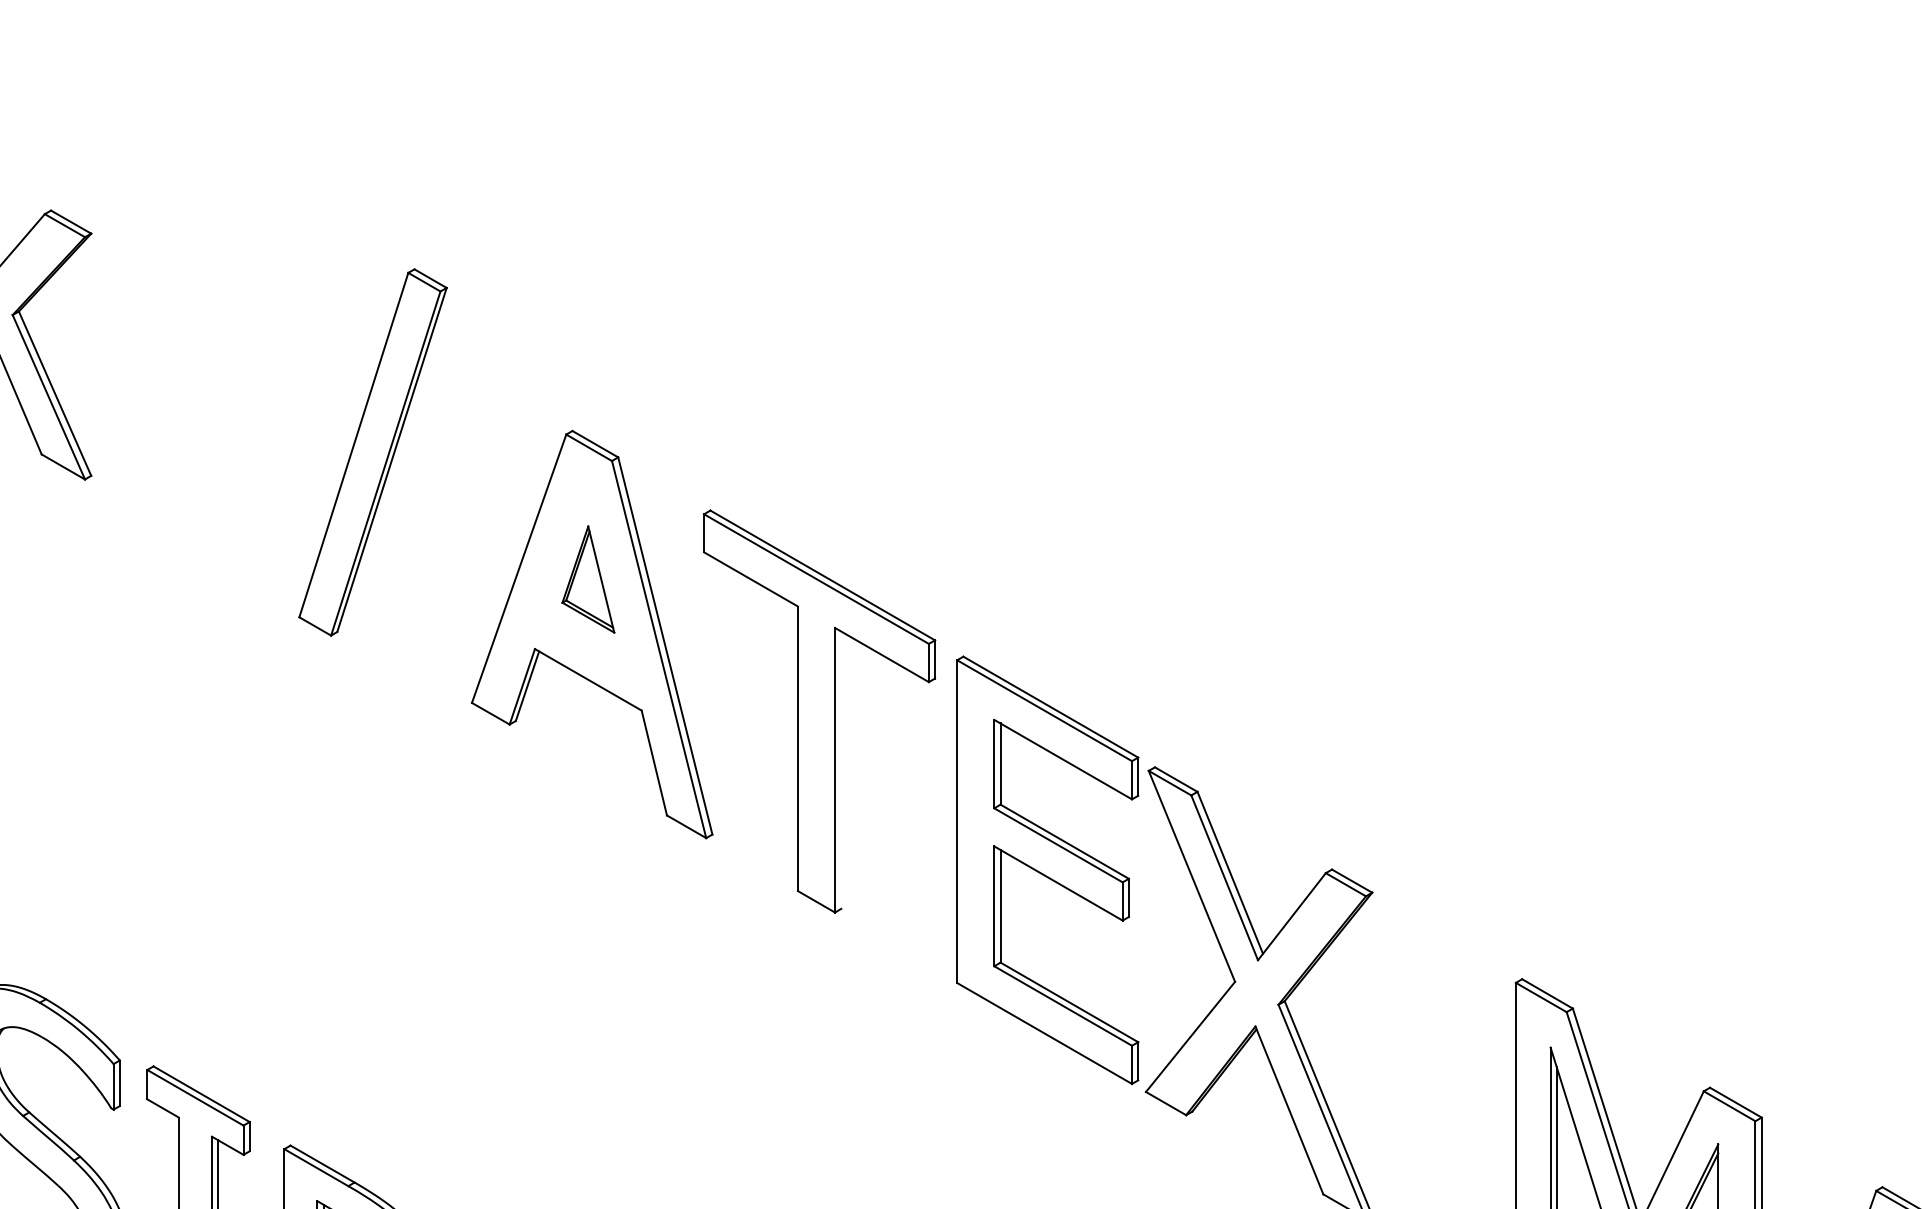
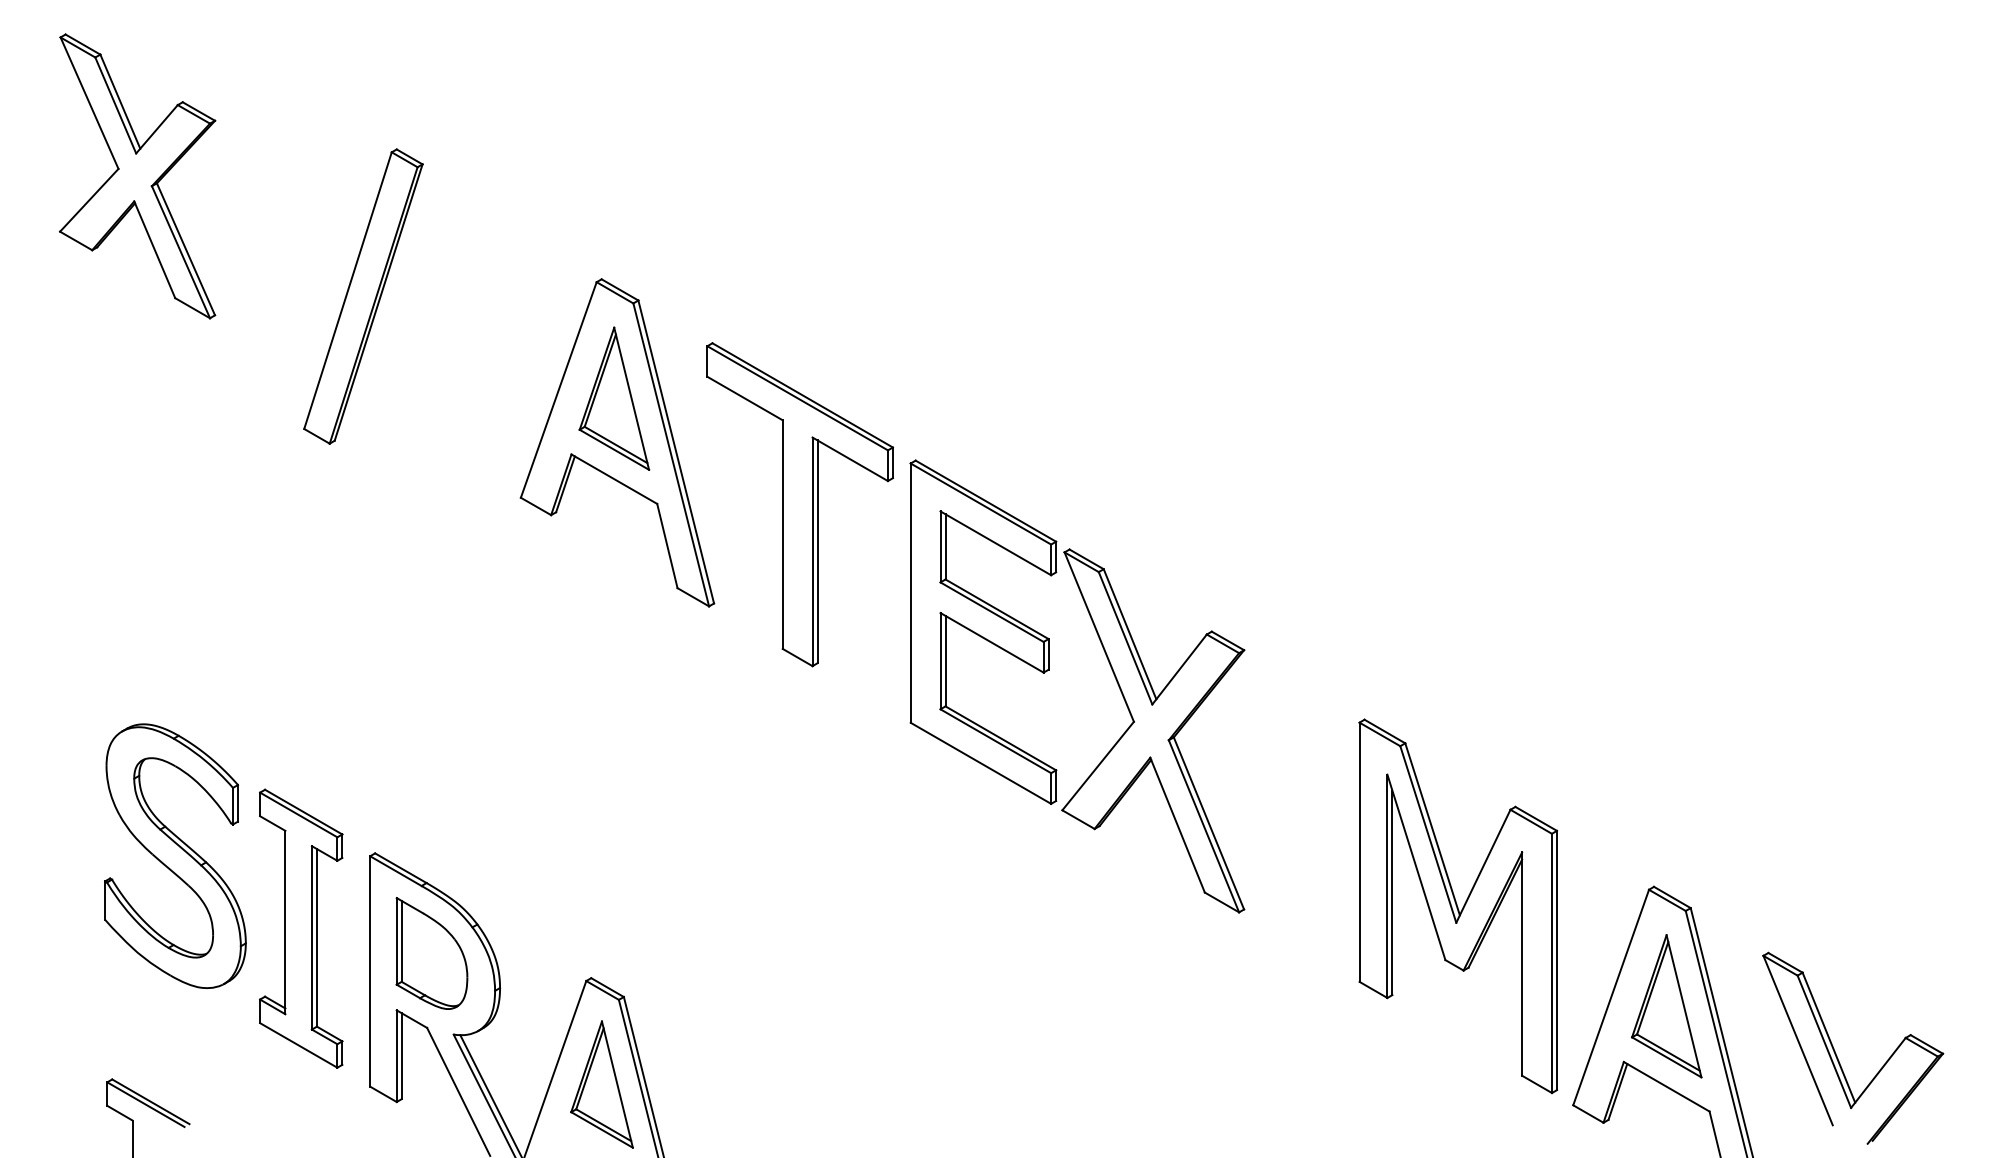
part: (373, 452) -> (363, 296), moved
part: (588, 579) -> (614, 398), size x1.67
line: (841, 769) -> (817, 551), added

